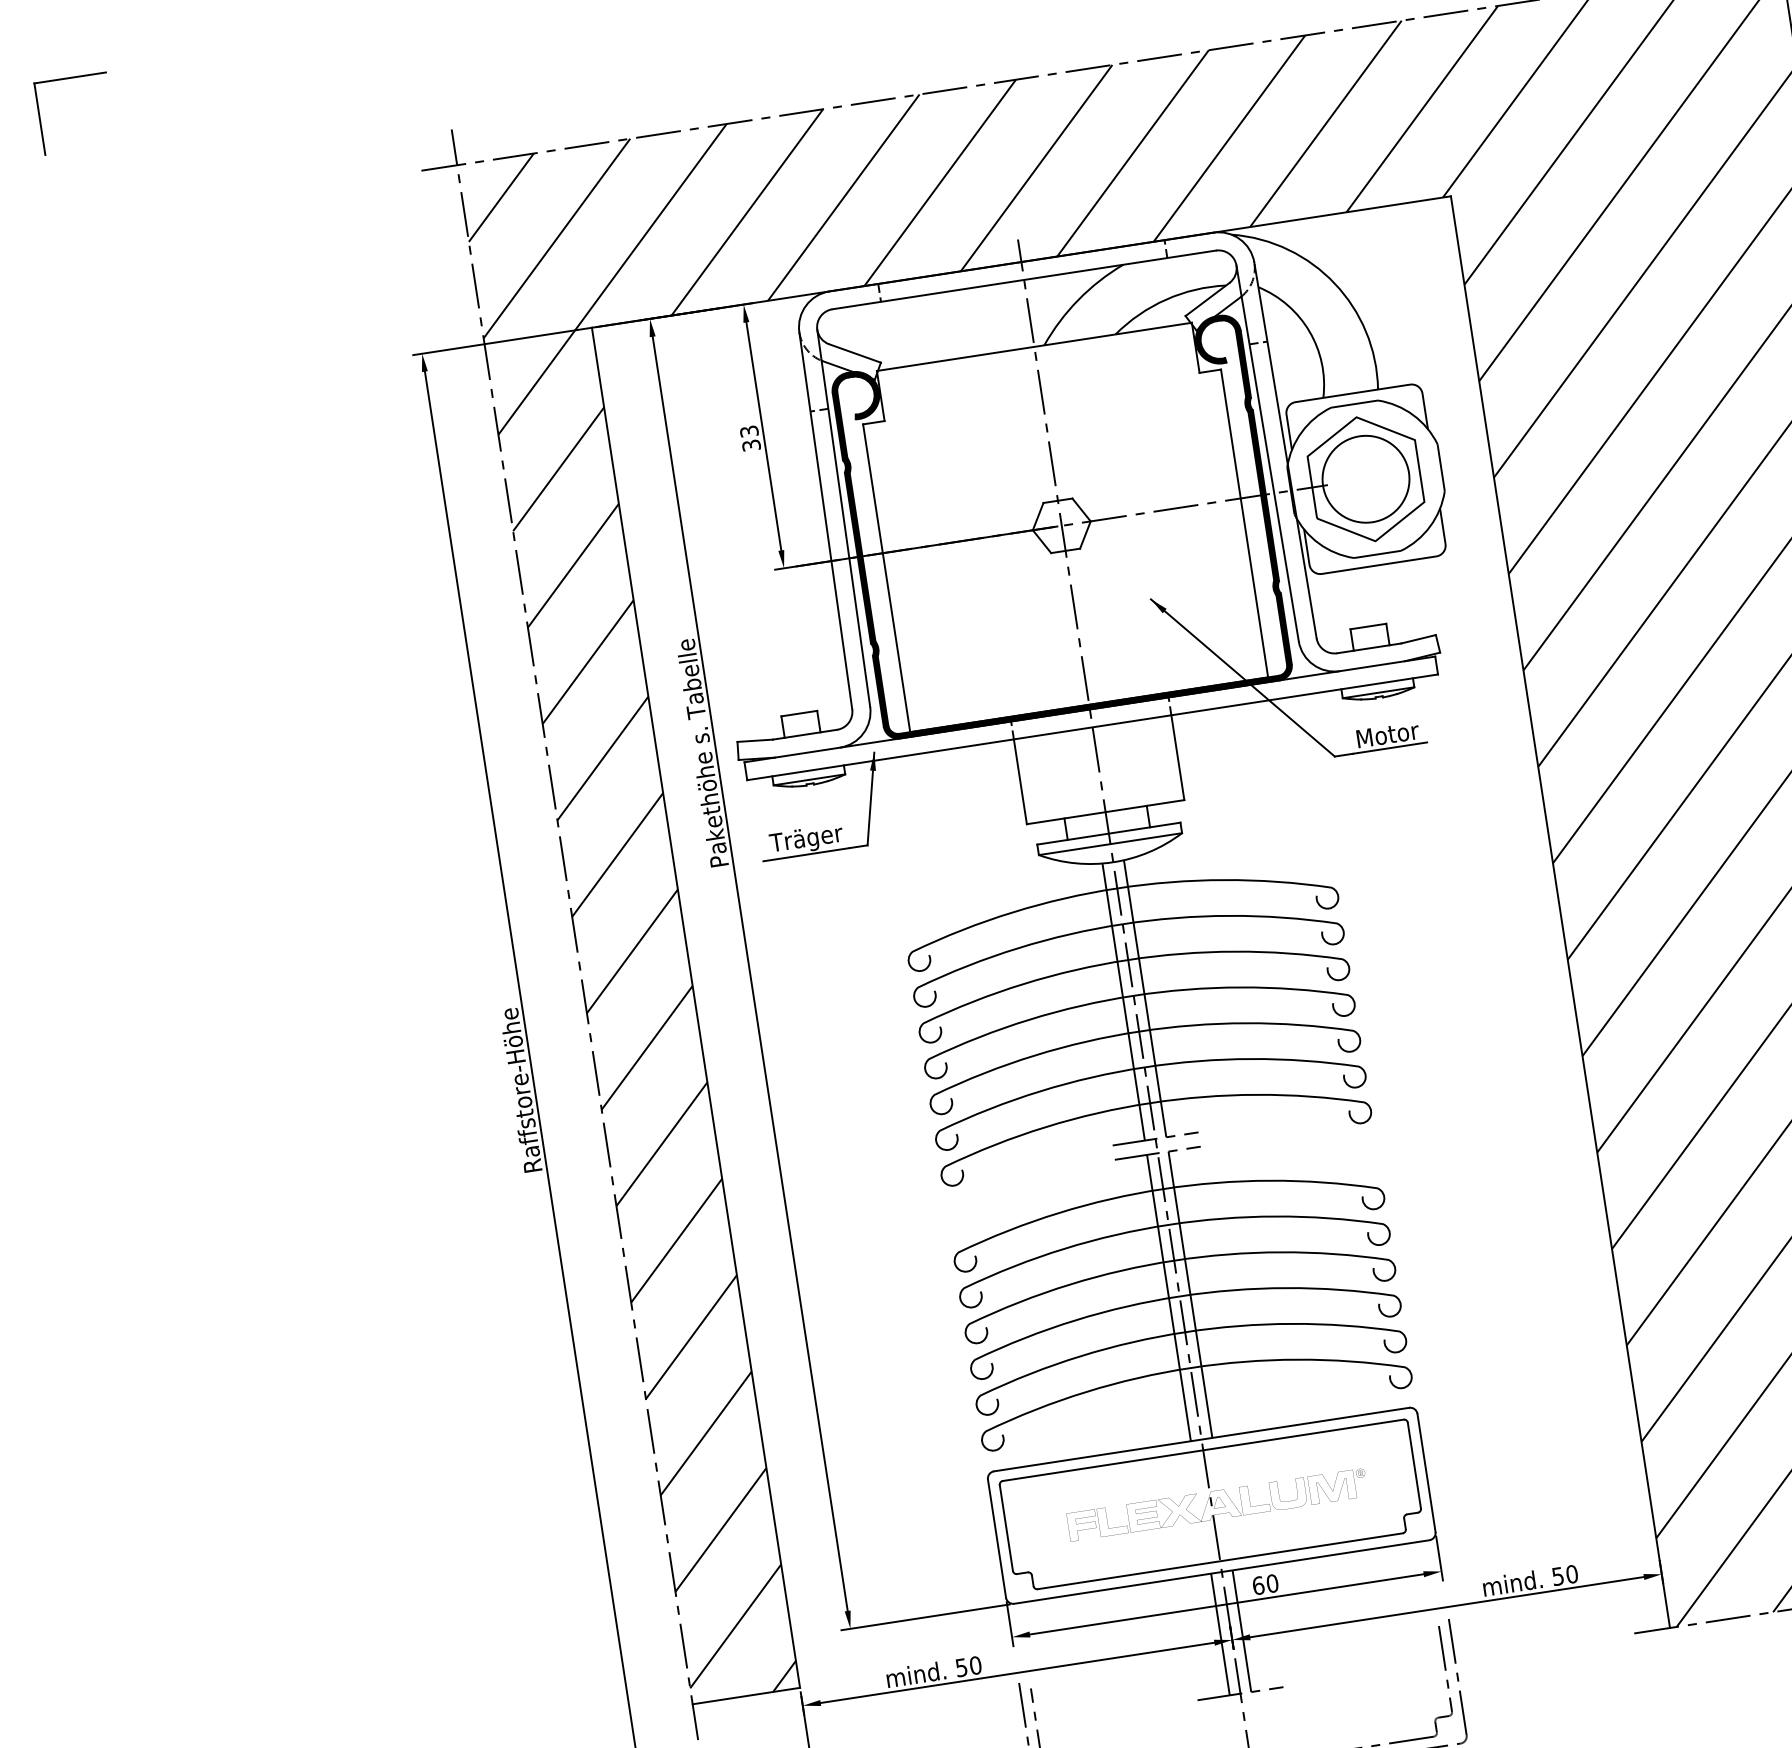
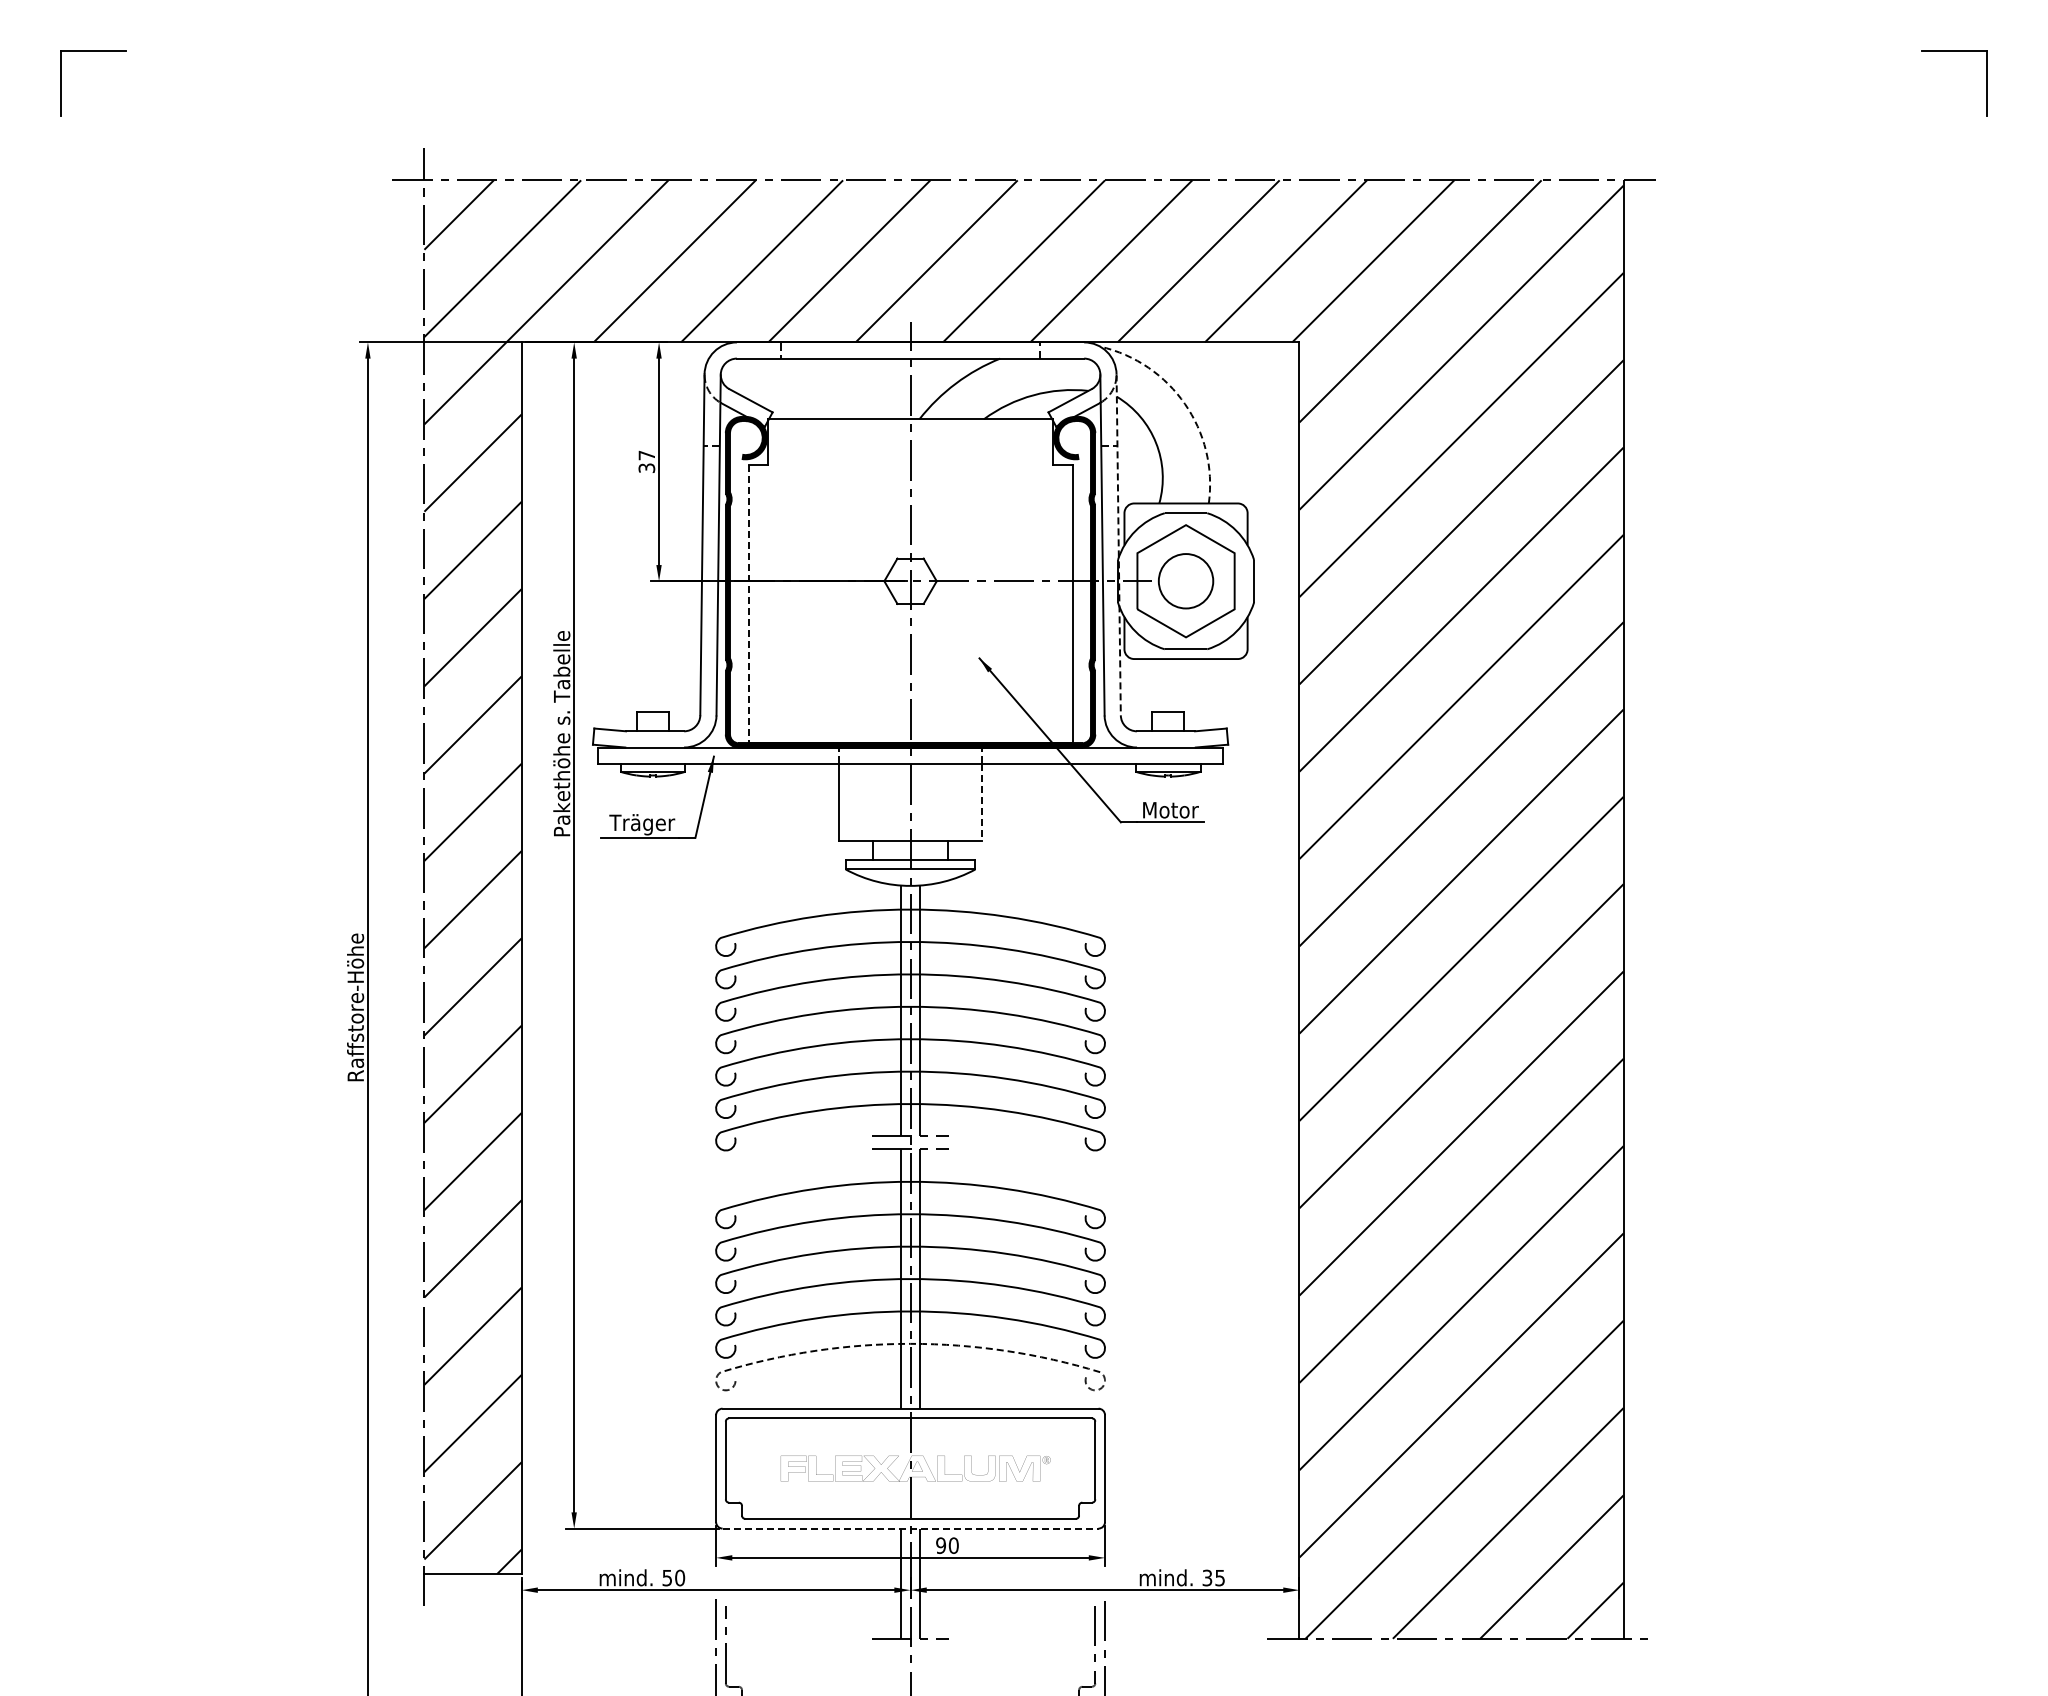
arc: (1334, 283) -> (1184, 403), solid -> dashed
text: (748, 431) -> (646, 455), 33 -> 37
line: (1285, 451) -> (1118, 545), solid -> dashed
circle: (1365, 479) -> (1185, 581), size x0.7
line: (886, 578) -> (748, 604), solid -> dashed
line: (1177, 758) -> (981, 802), solid -> dashed
line: (1190, 1367) -> (910, 1343), solid -> dashed
line: (1221, 1571) -> (910, 1528), solid -> dashed
text: (1565, 1574) -> (1214, 1577), 50 -> 35
text: (1258, 1585) -> (941, 1545), 60 -> 90

